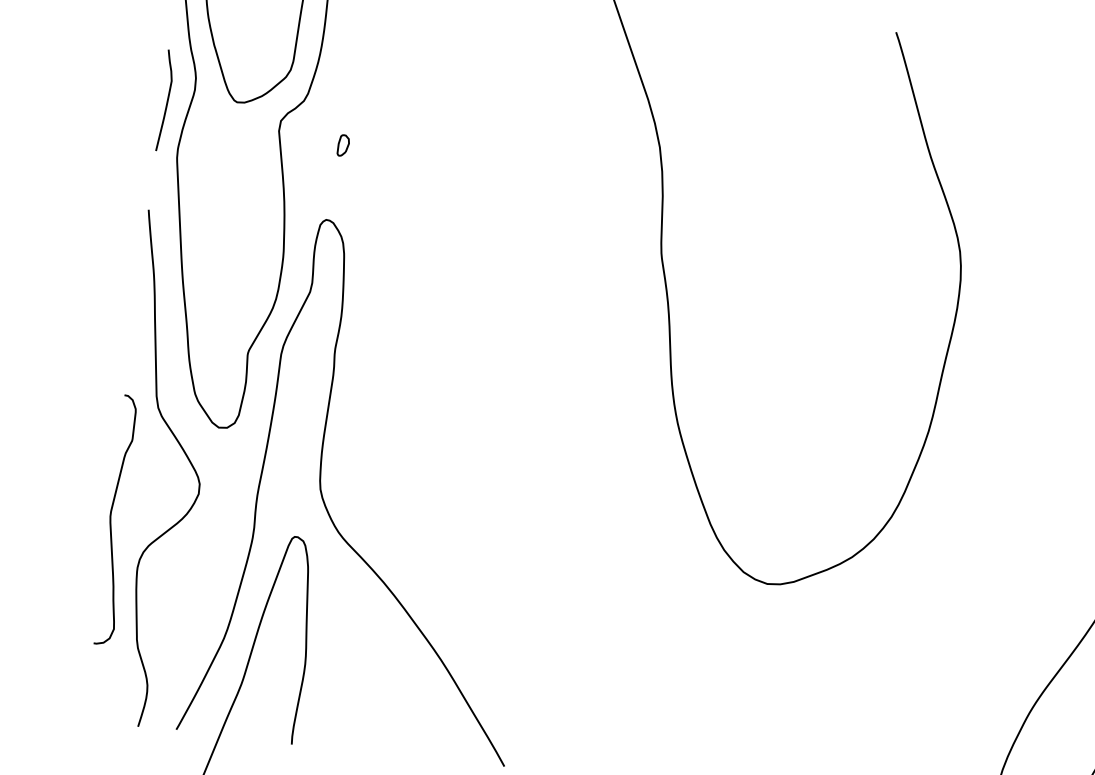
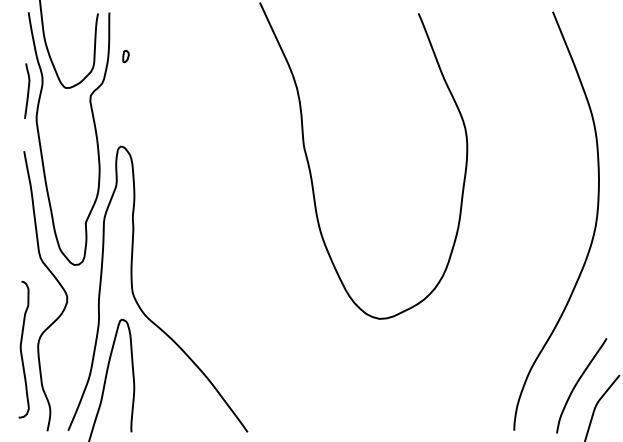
part: (342, 145) -> (125, 56), moved
curve: (111, 519) -> (21, 349), moved

